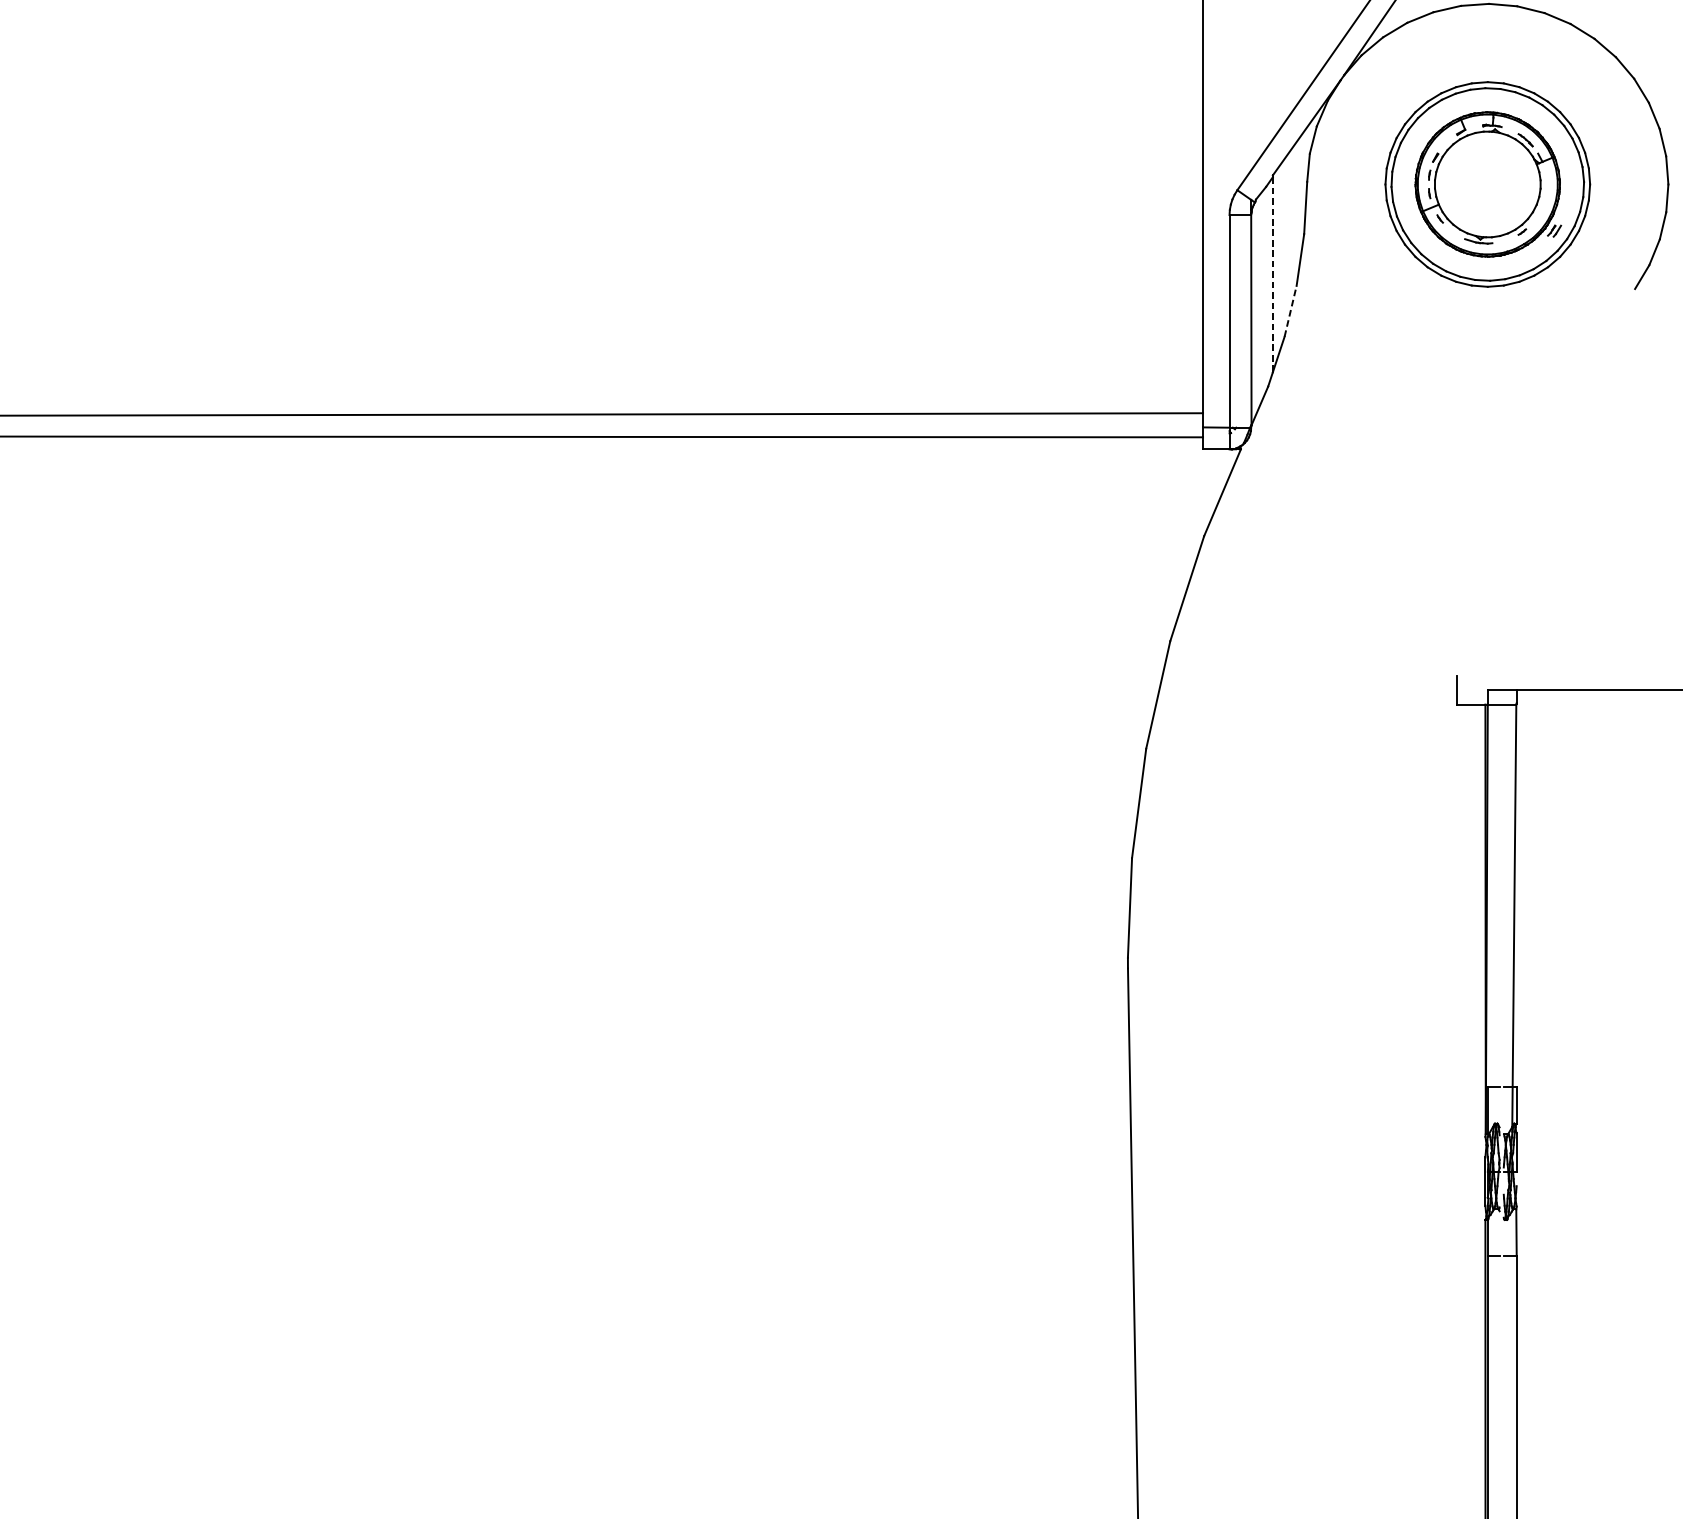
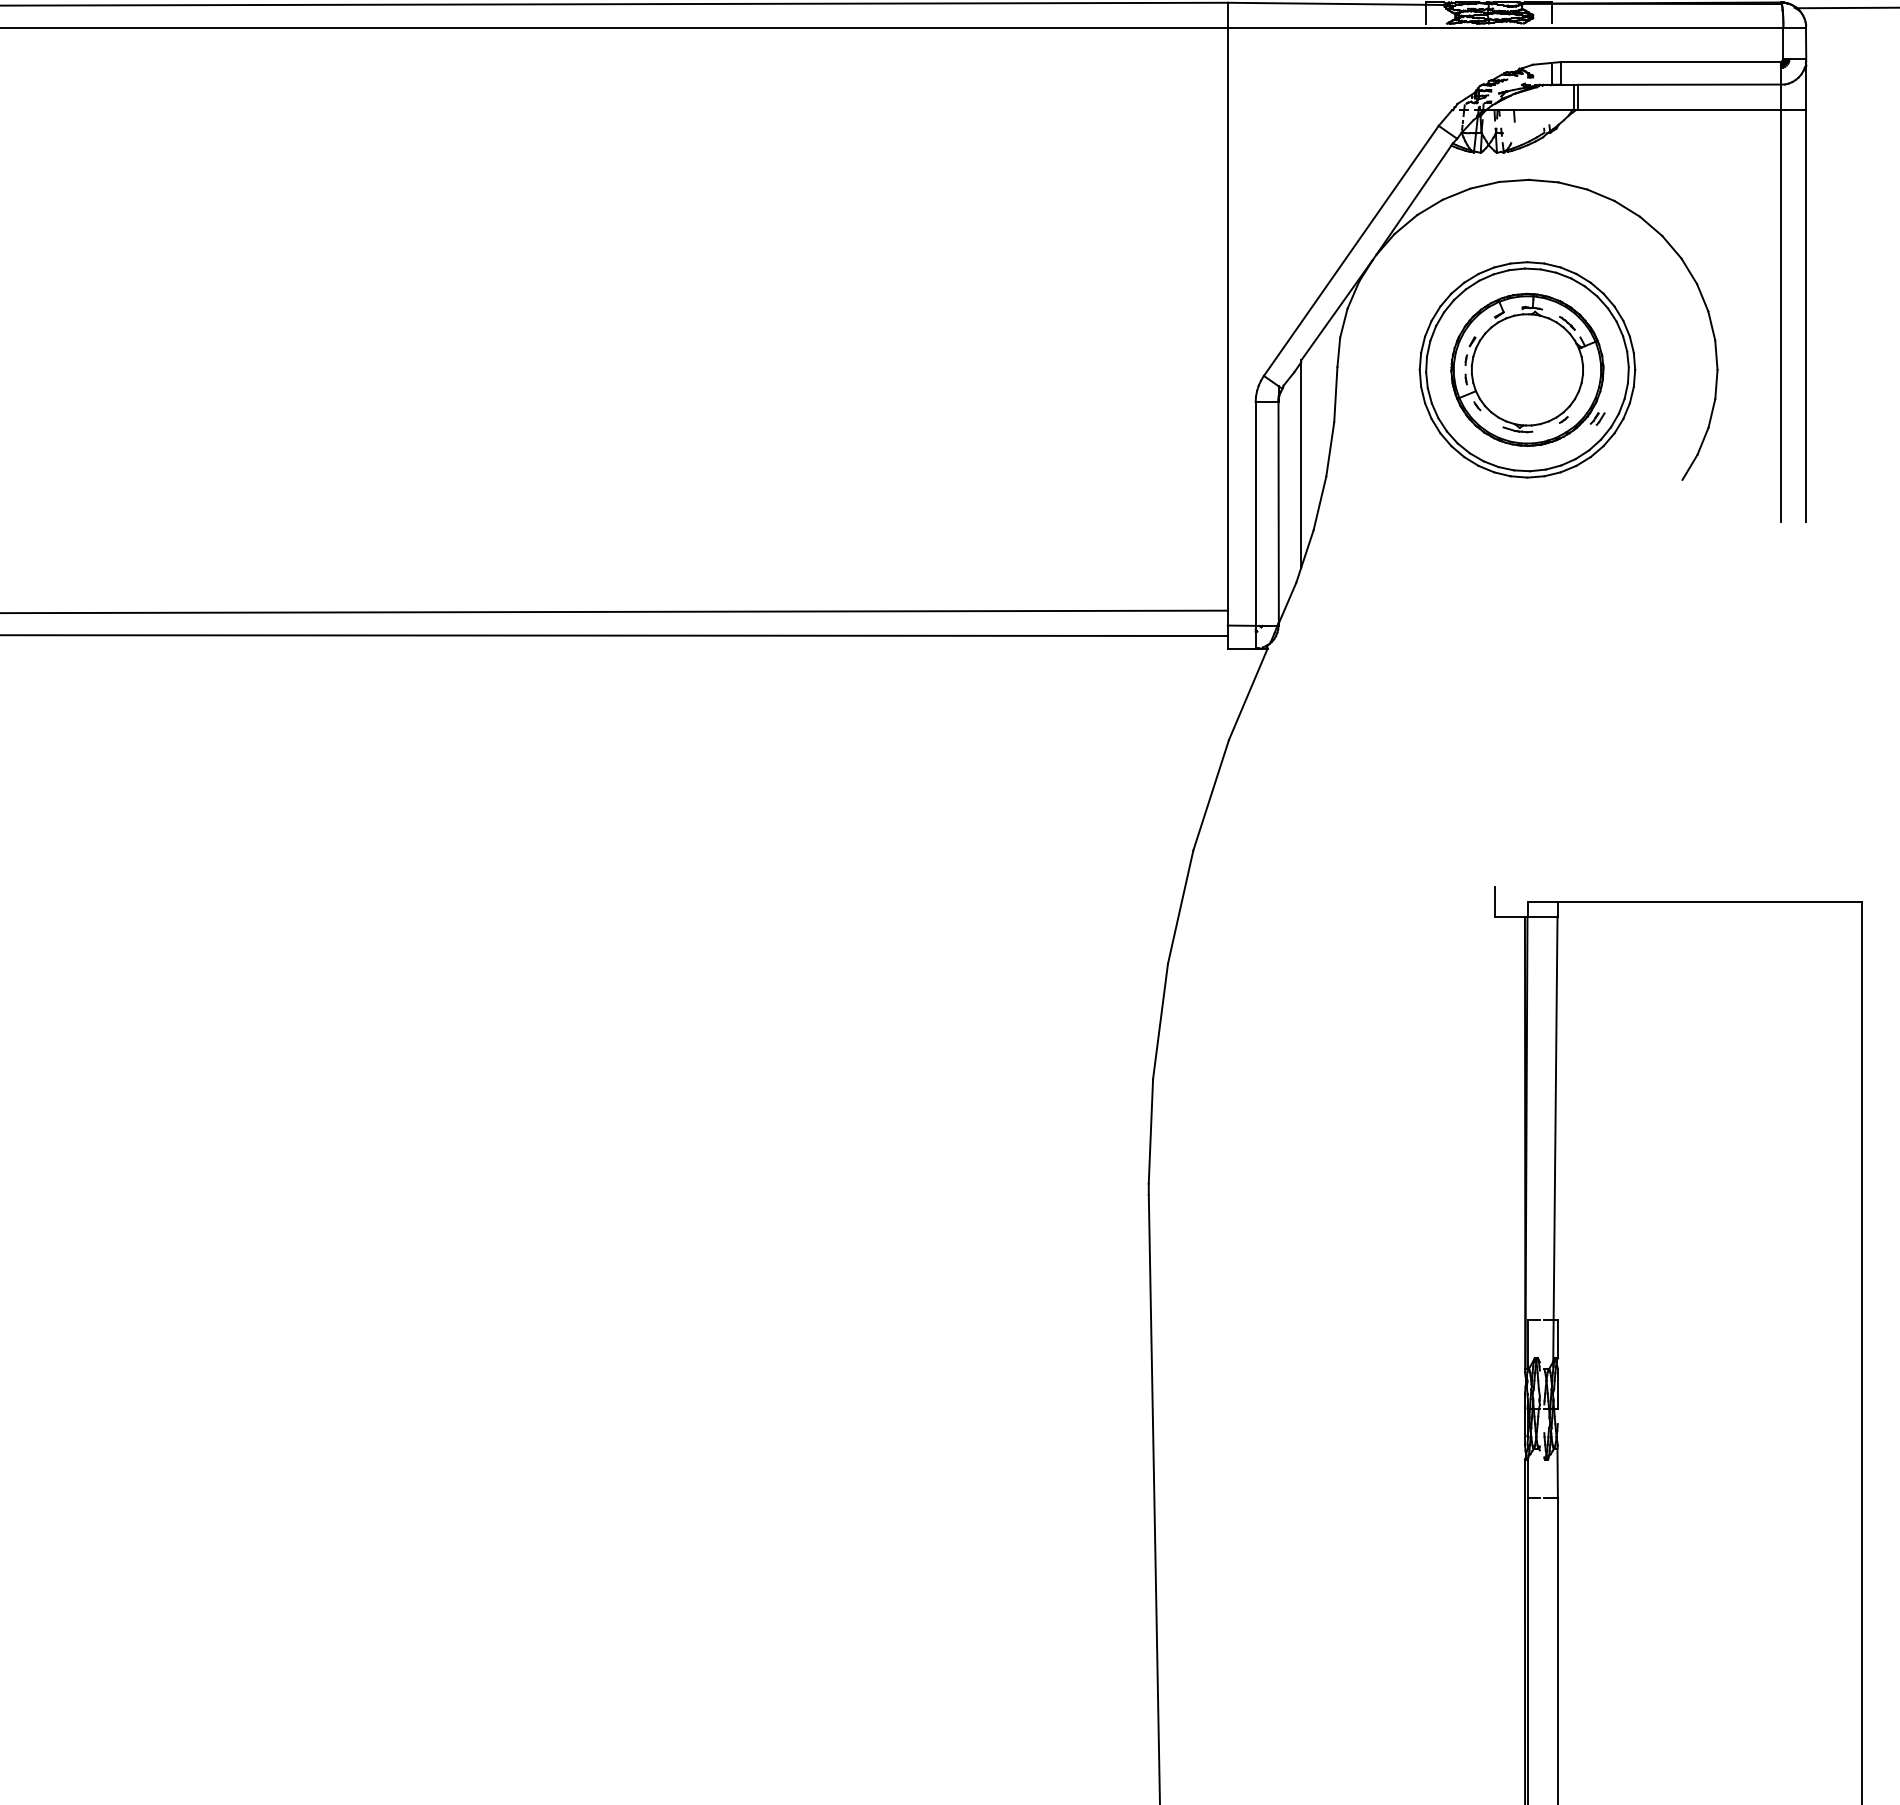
line: (1273, 274) -> (1301, 464), dashed -> solid
line: (1290, 311) -> (1319, 503), dashed -> solid

